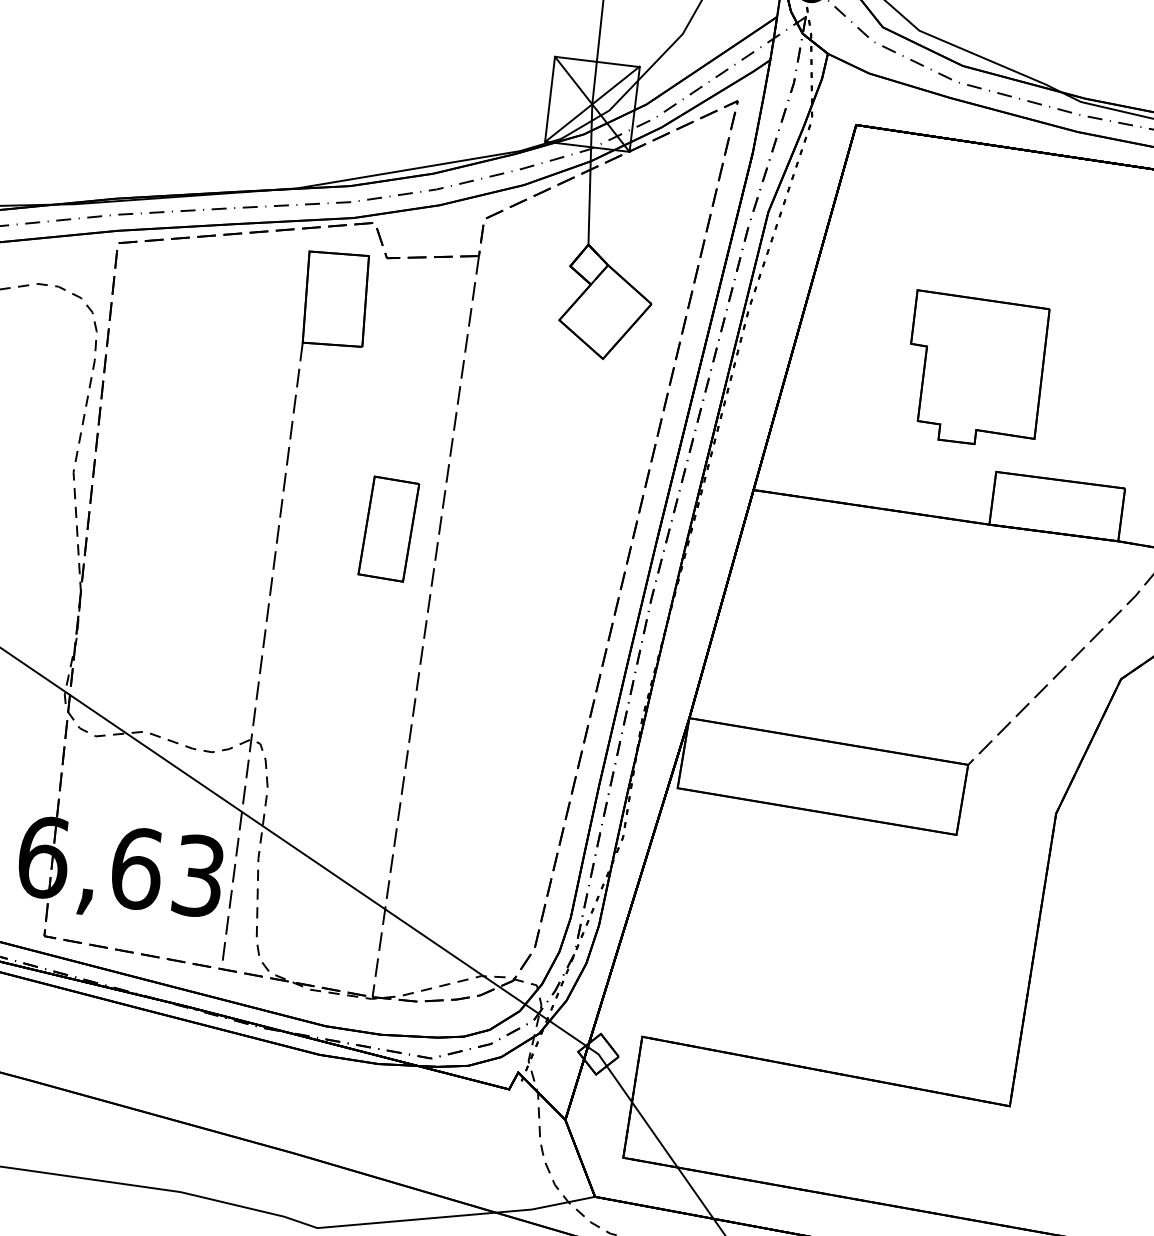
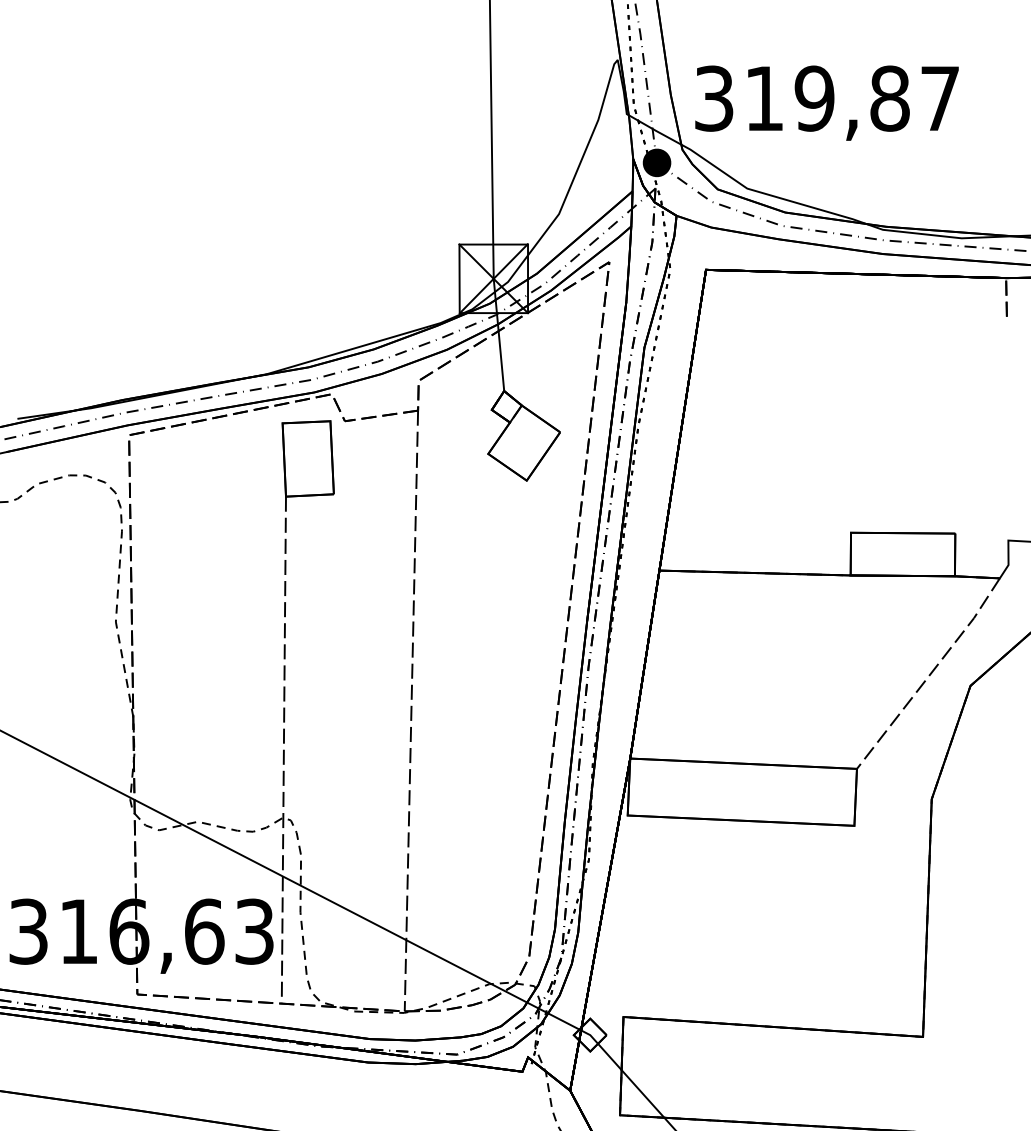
part: (975, 369) -> (824, 453), removed
part: (388, 528) -> (372, 636), removed

